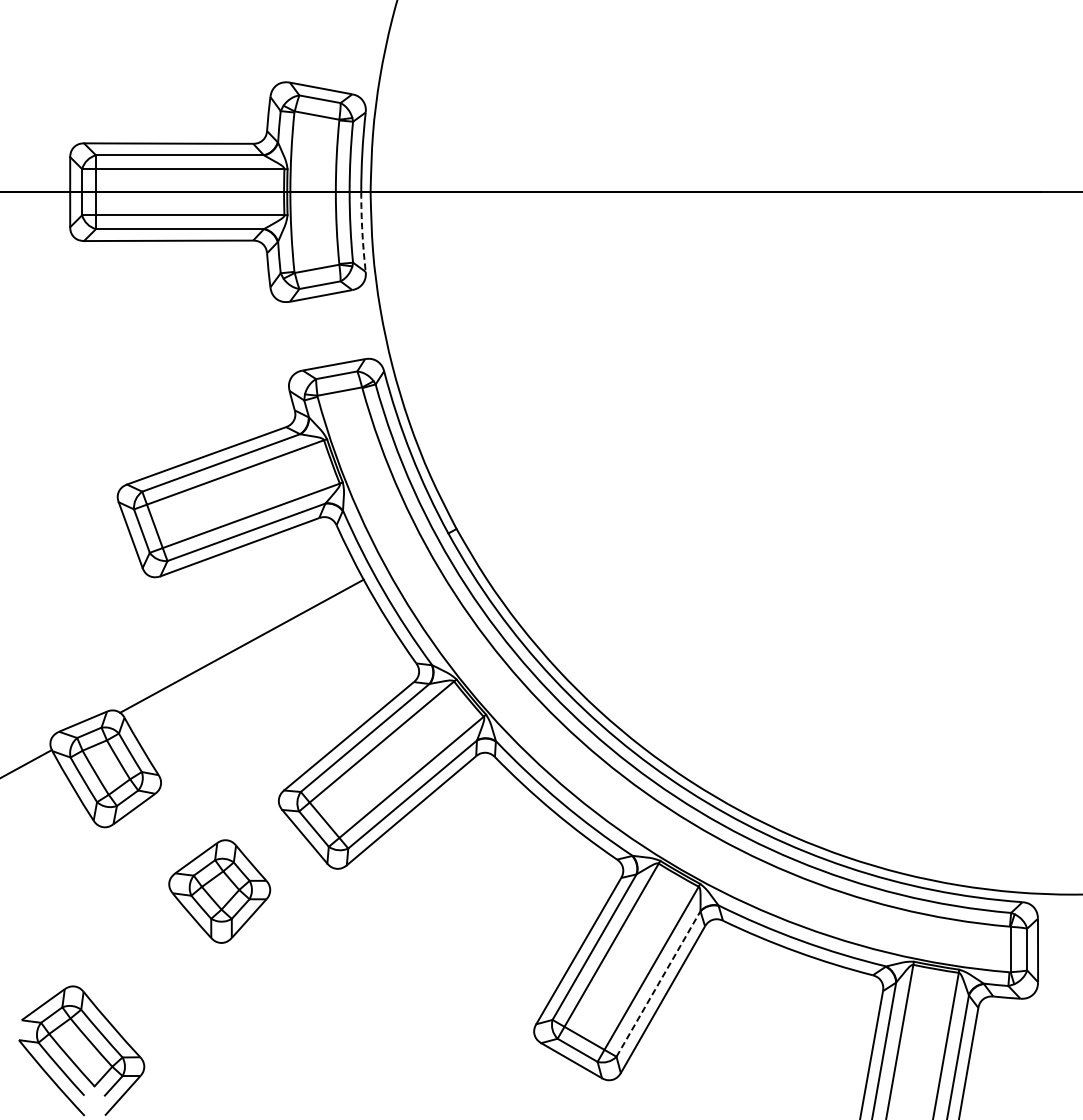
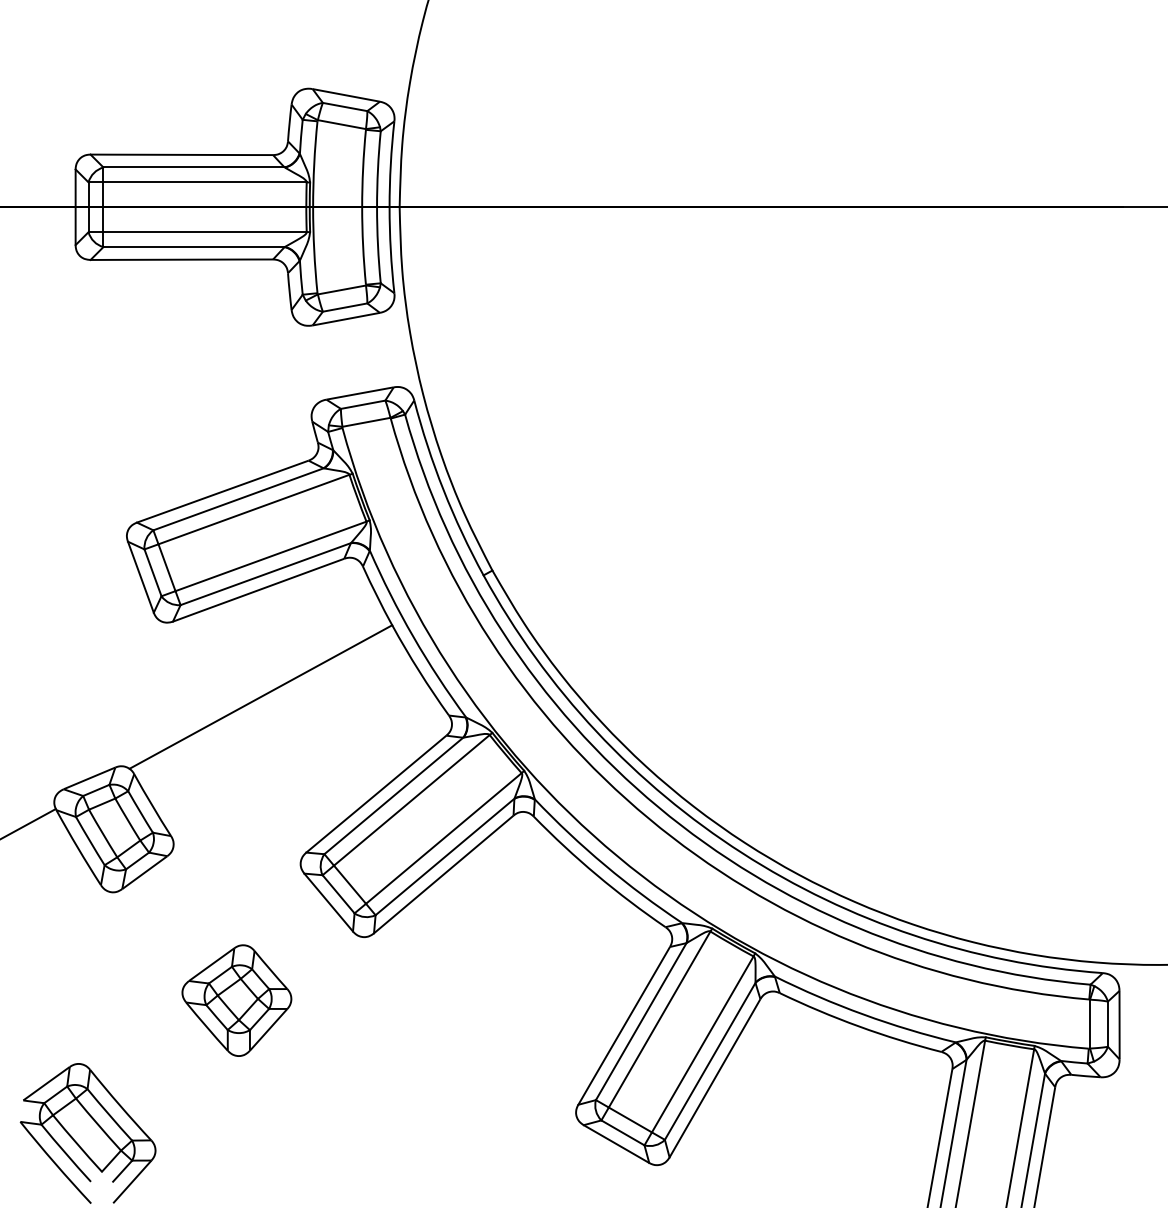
arc: (362, 232) -> (390, 250), dashed -> solid
part: (219, 891) -> (236, 1000), moved
line: (658, 984) -> (710, 1061), dashed -> solid

